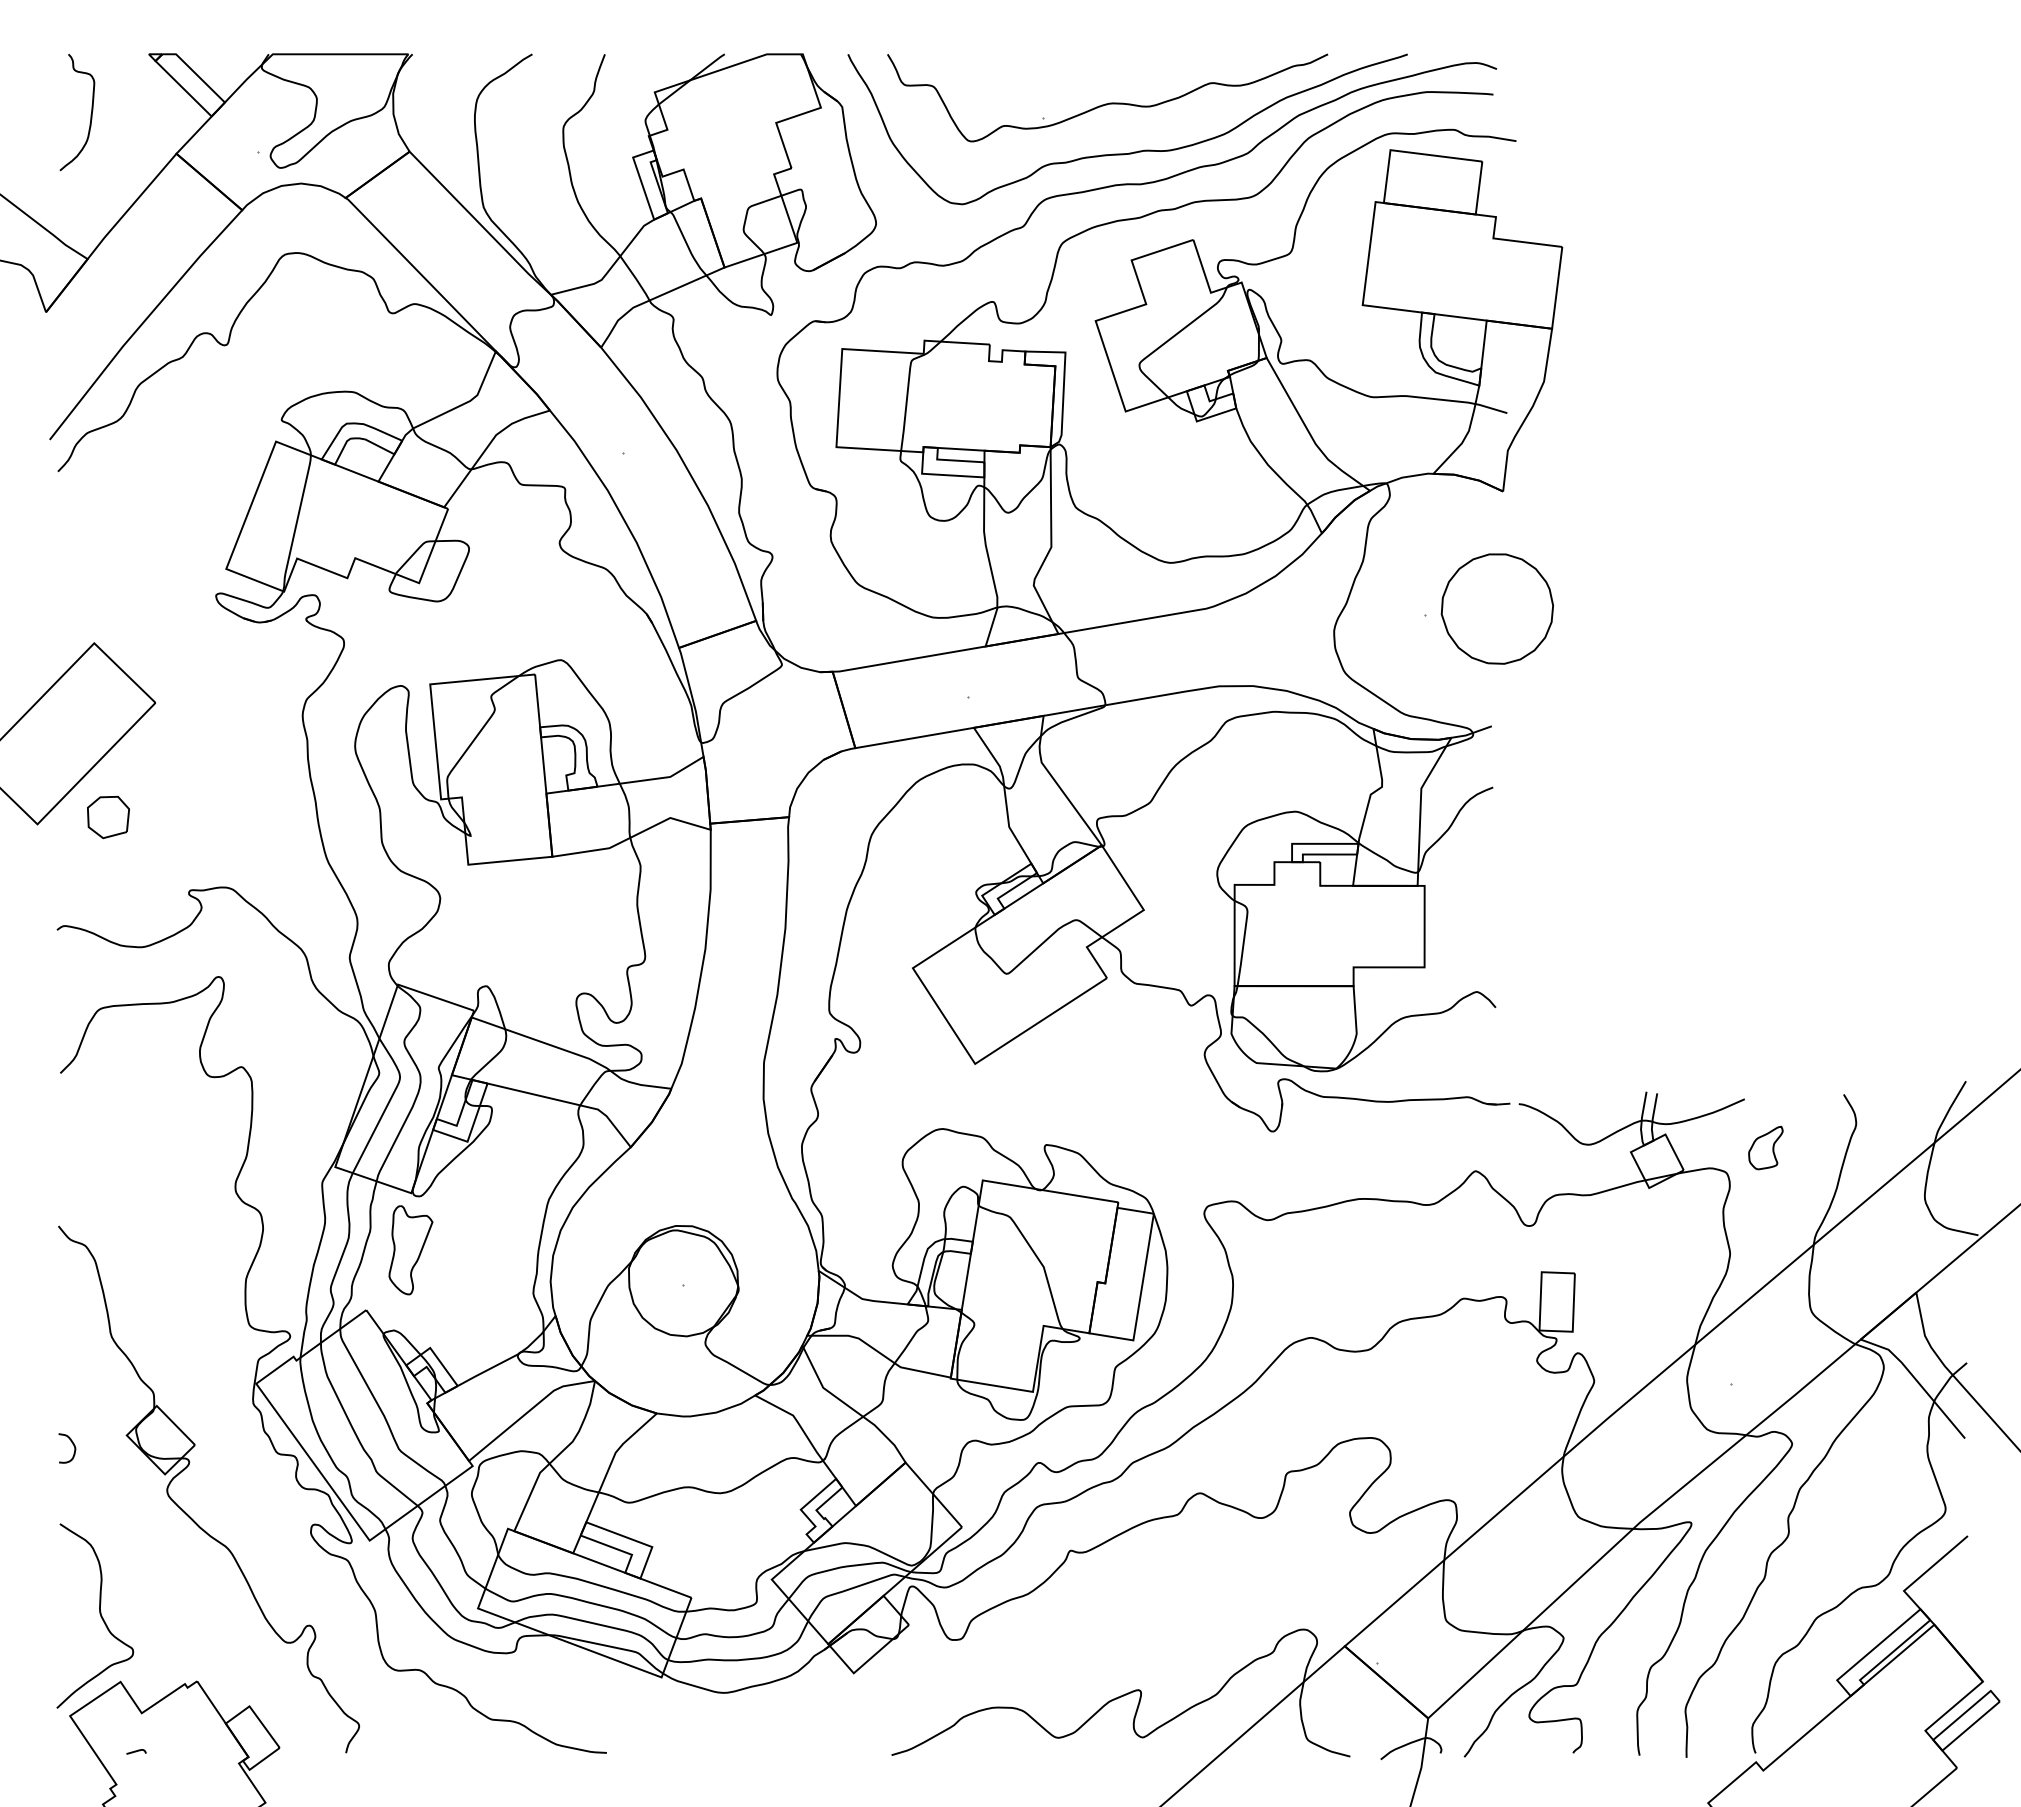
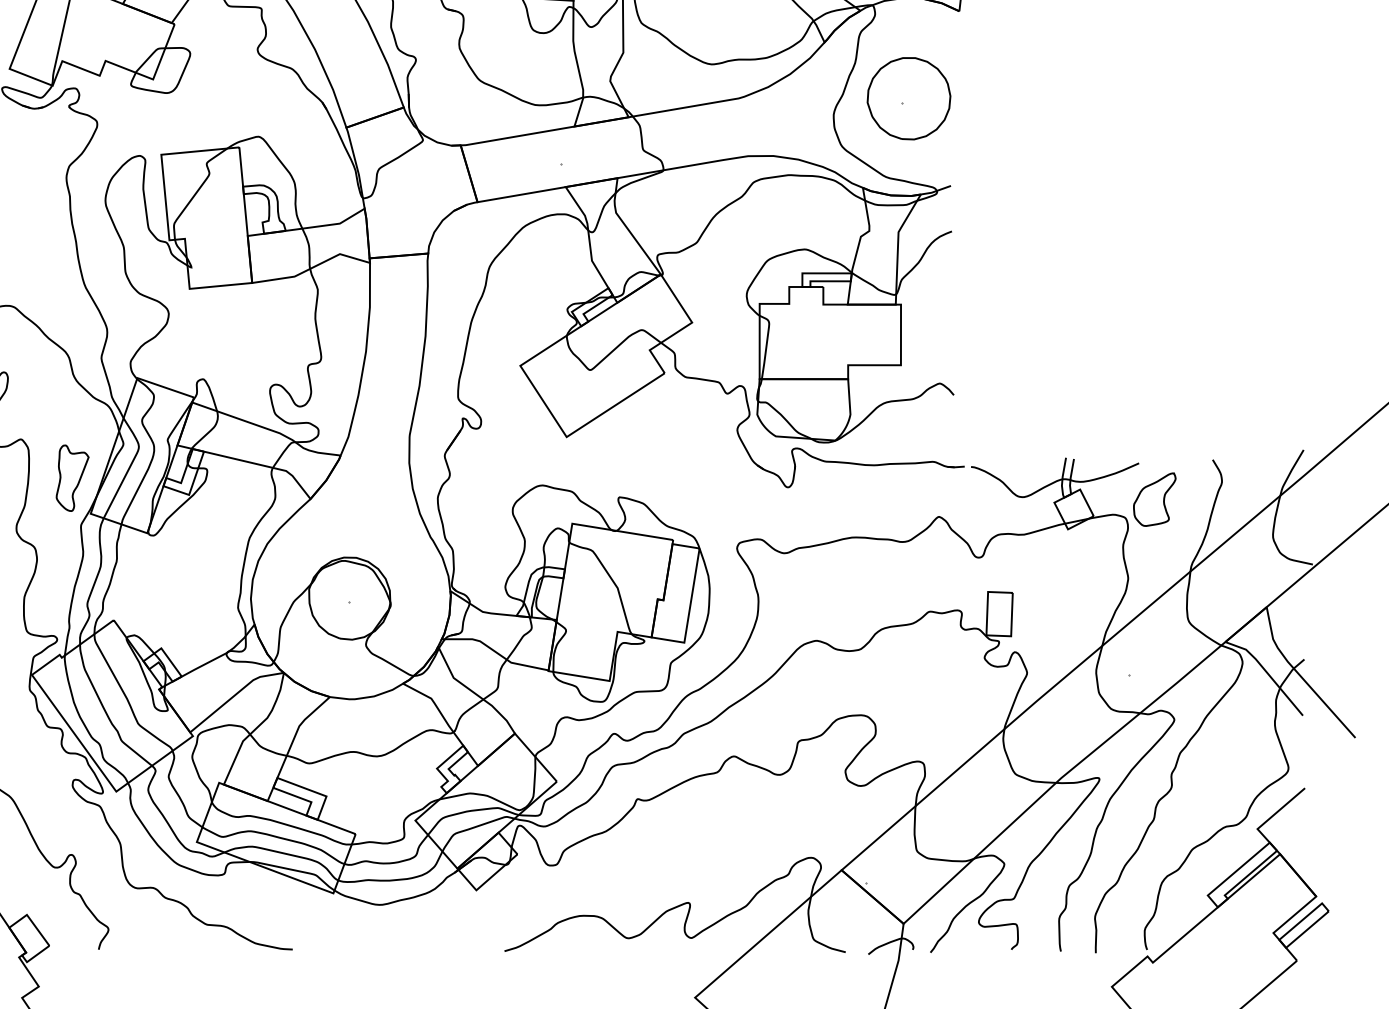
part: (1496, 608) -> (908, 98), moved
part: (1765, 1147) -> (1154, 499), size x1.67
part: (410, 1250) -> (72, 478), moved

